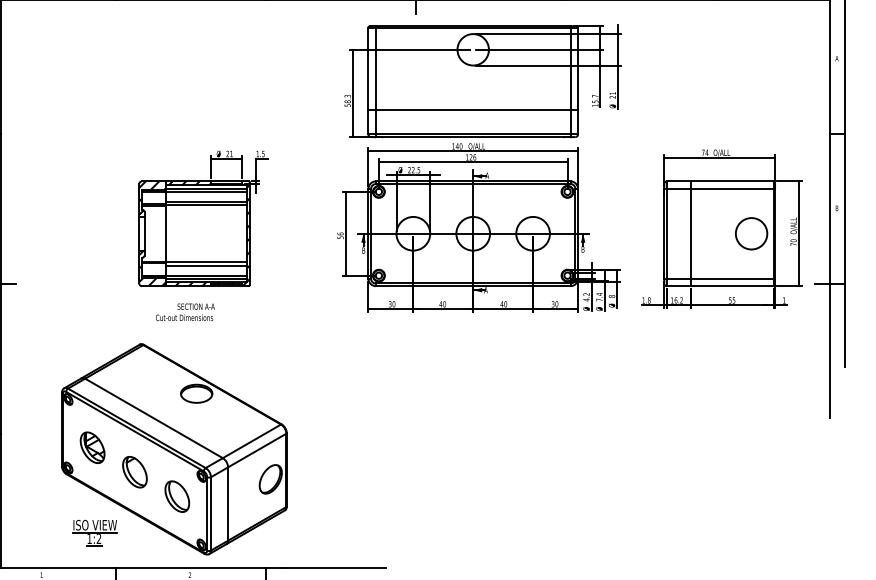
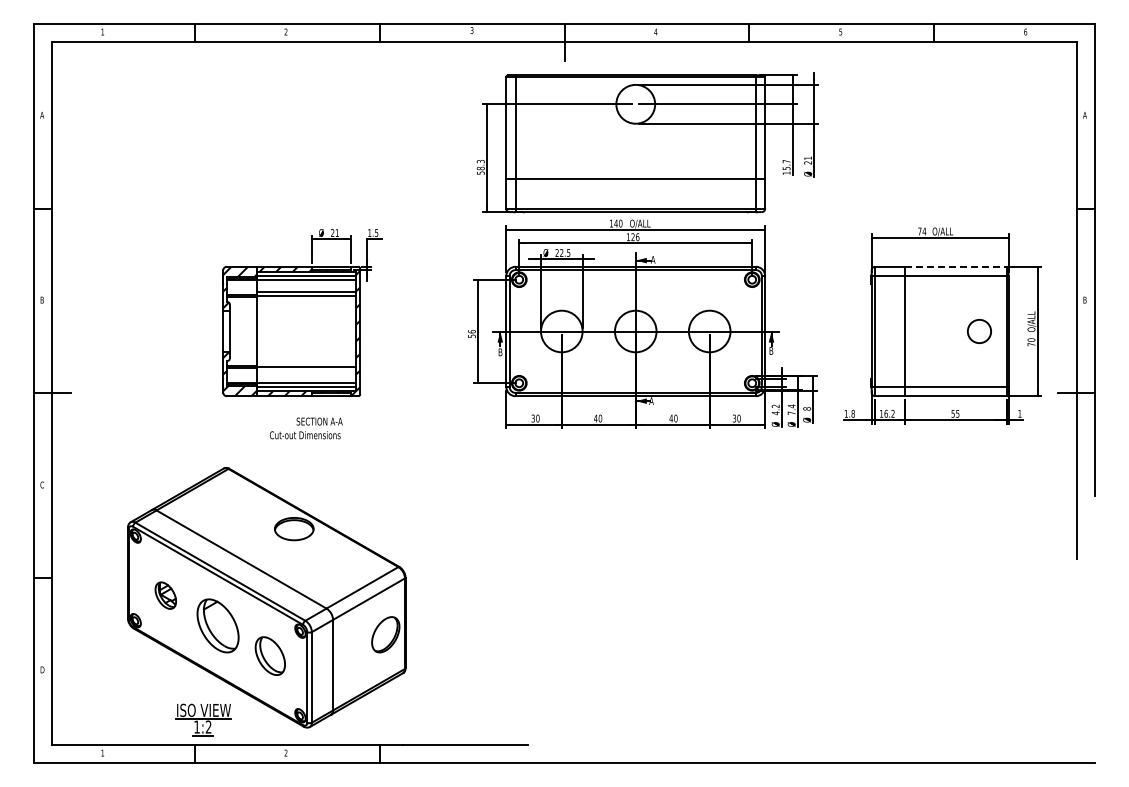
line: (732, 181) -> (955, 266), solid -> dashed
circle: (751, 233) -> (979, 331), size x0.6
line: (206, 266) -> (306, 371), removed
text: (185, 312) -> (306, 428), moved
part: (92, 447) -> (165, 595), size x0.7
part: (134, 471) -> (217, 625), size x1.4
part: (94, 532) -> (203, 719), moved

